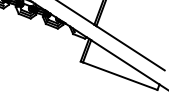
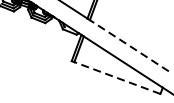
line: (130, 48) -> (129, 46), solid -> dashed
line: (120, 76) -> (117, 78), solid -> dashed

